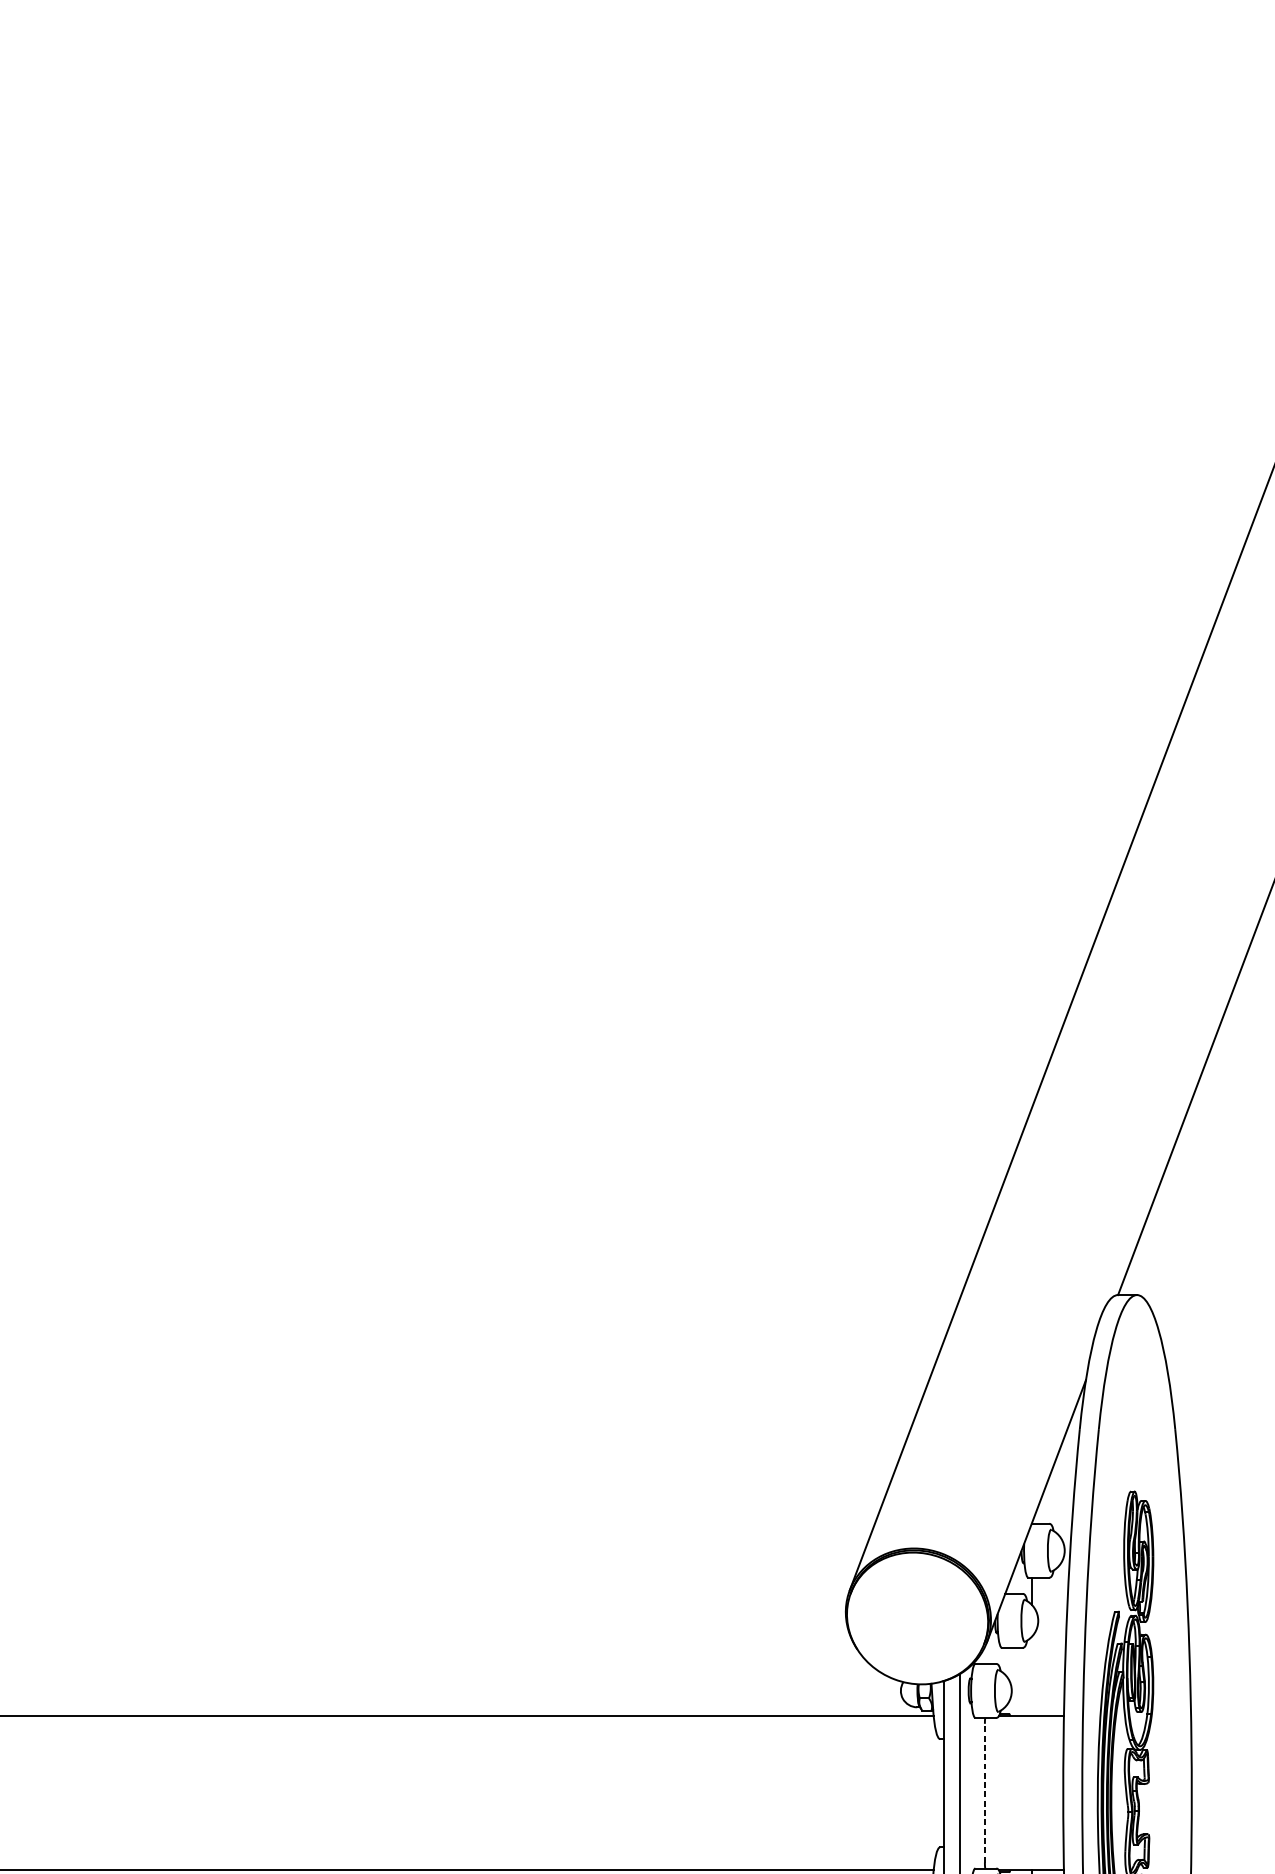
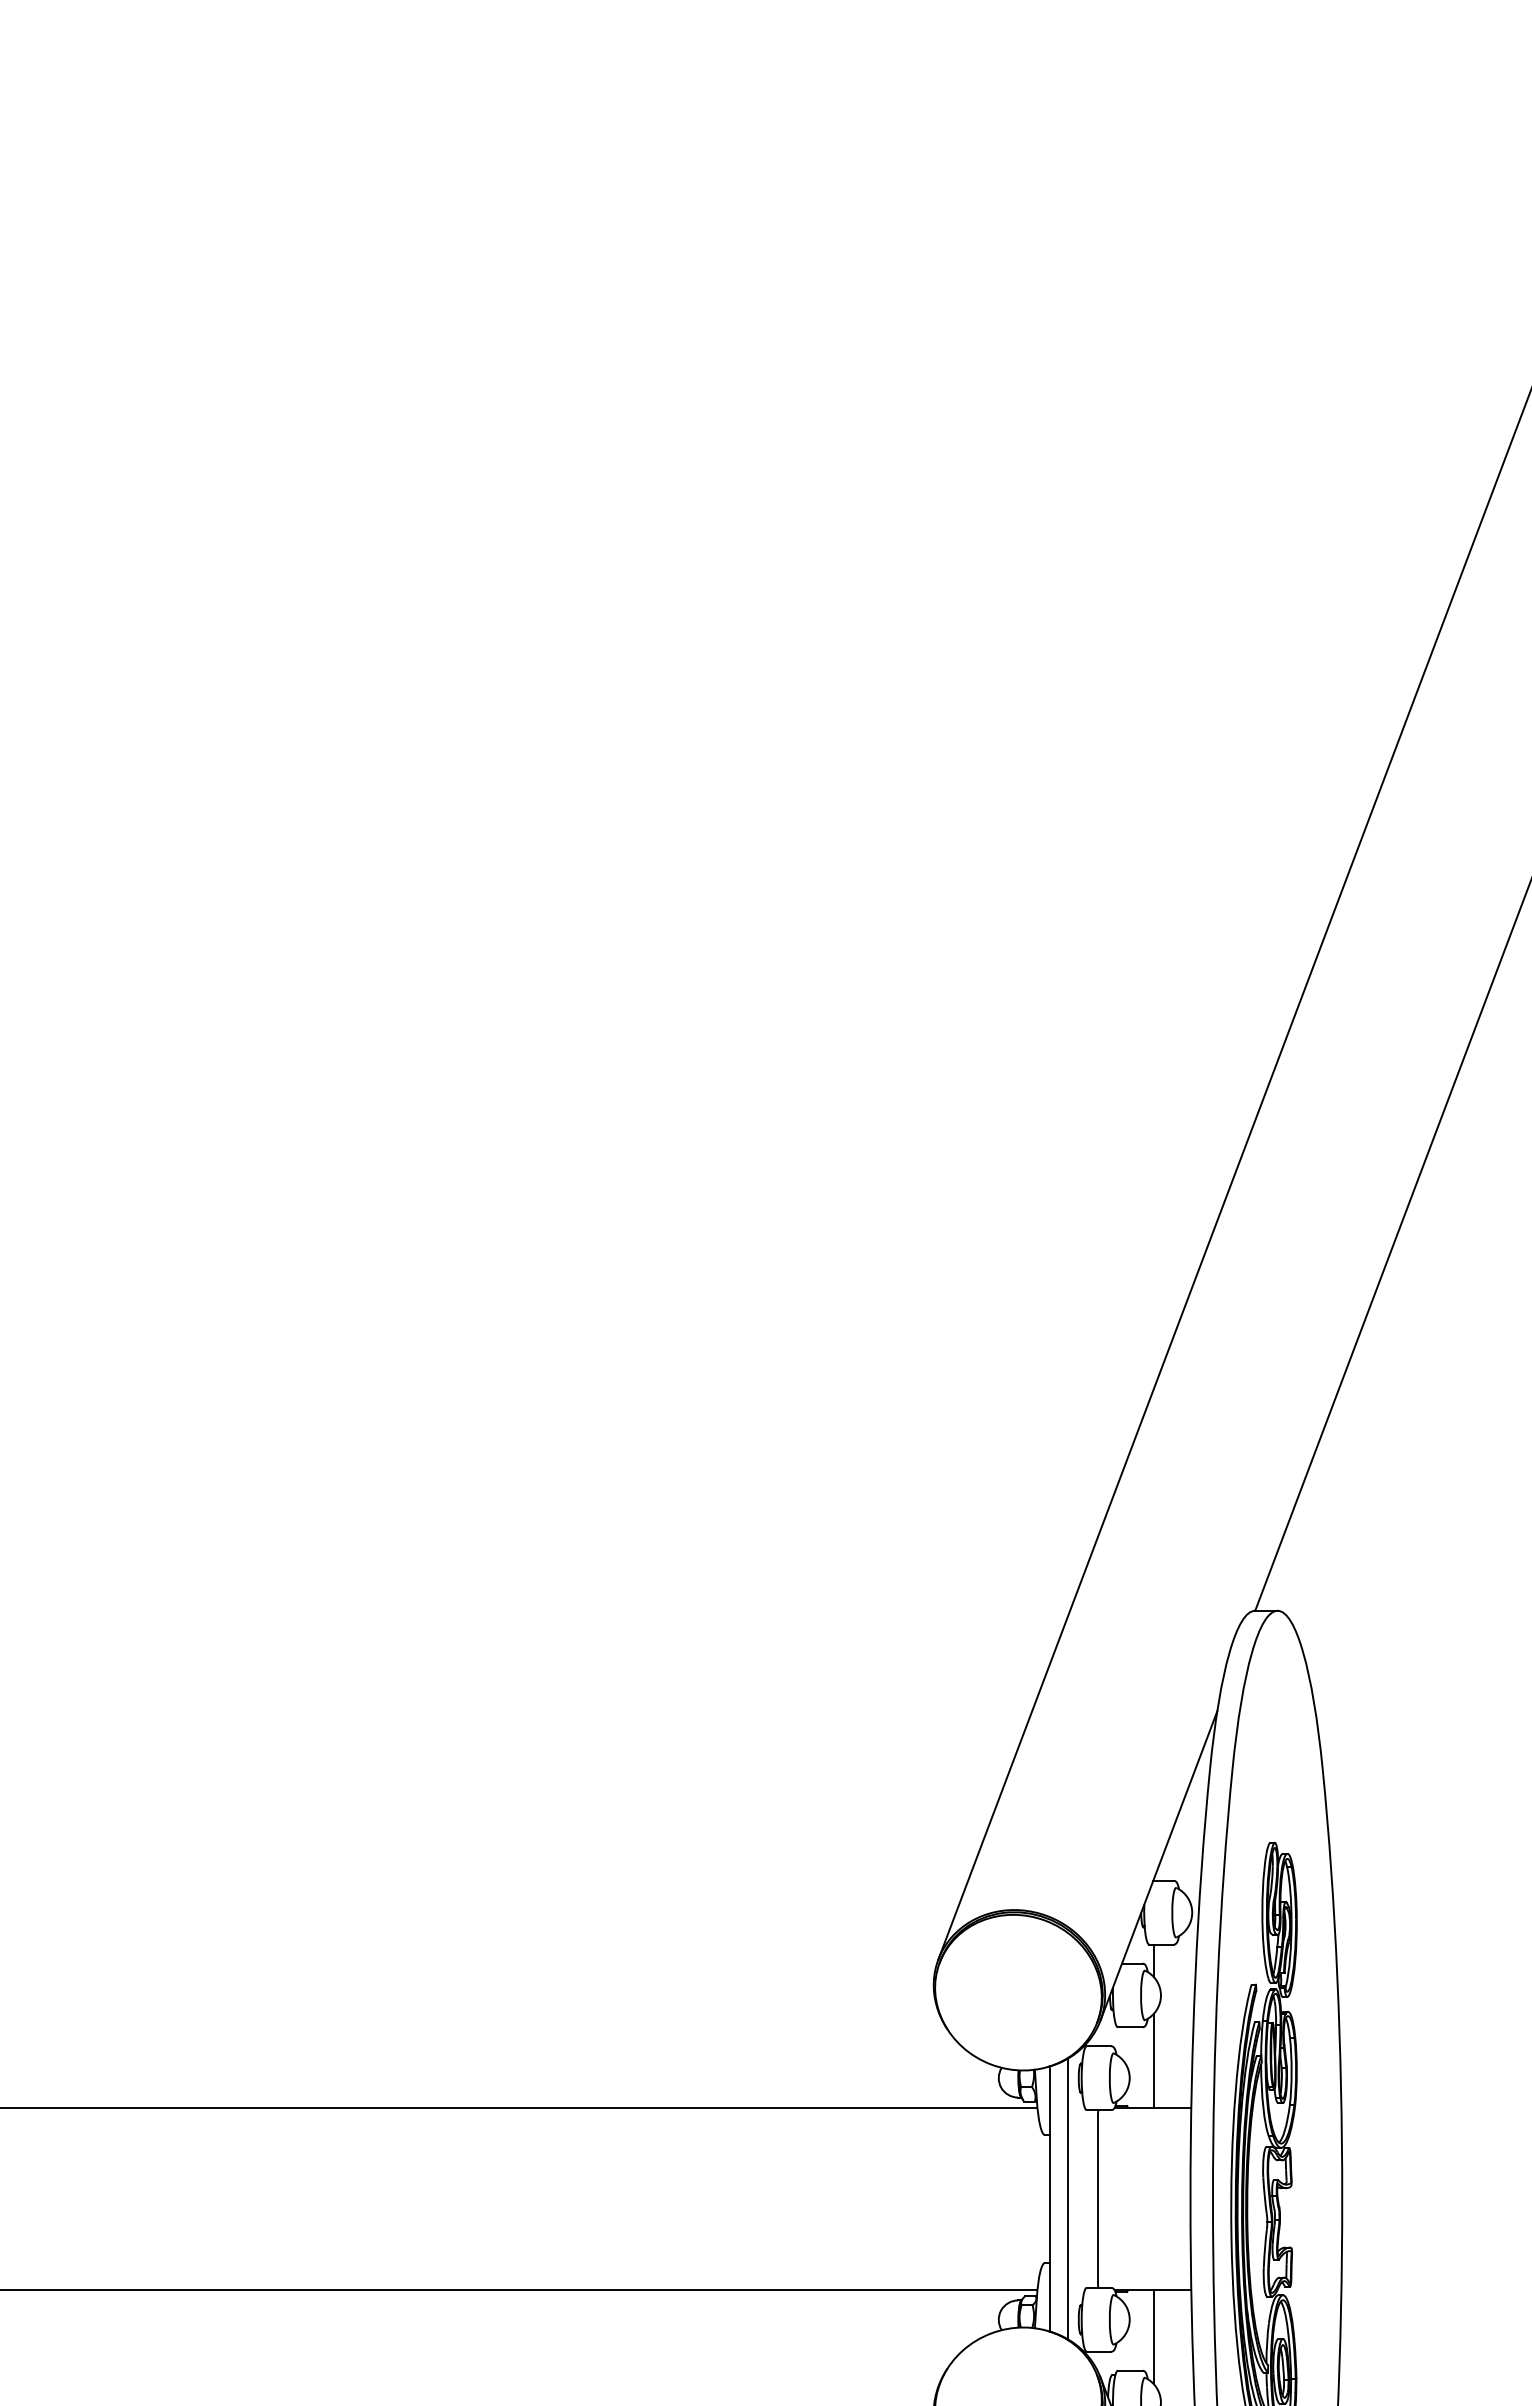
line: (1031, 1675) -> (1153, 2060), added
line: (984, 1793) -> (1097, 2199), dashed -> solid

